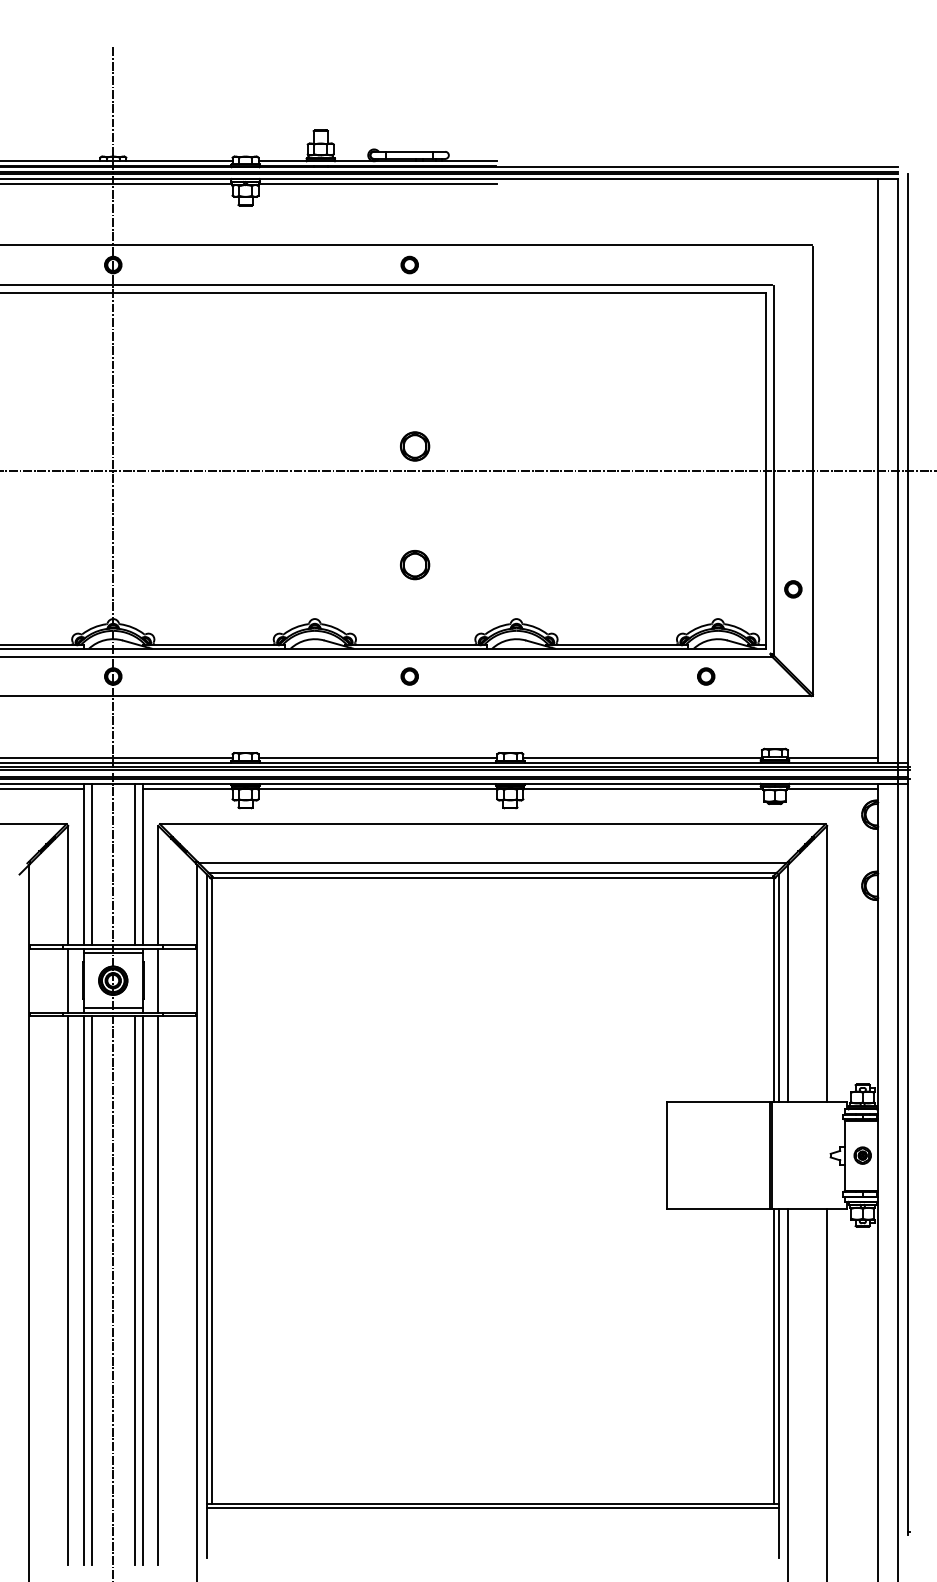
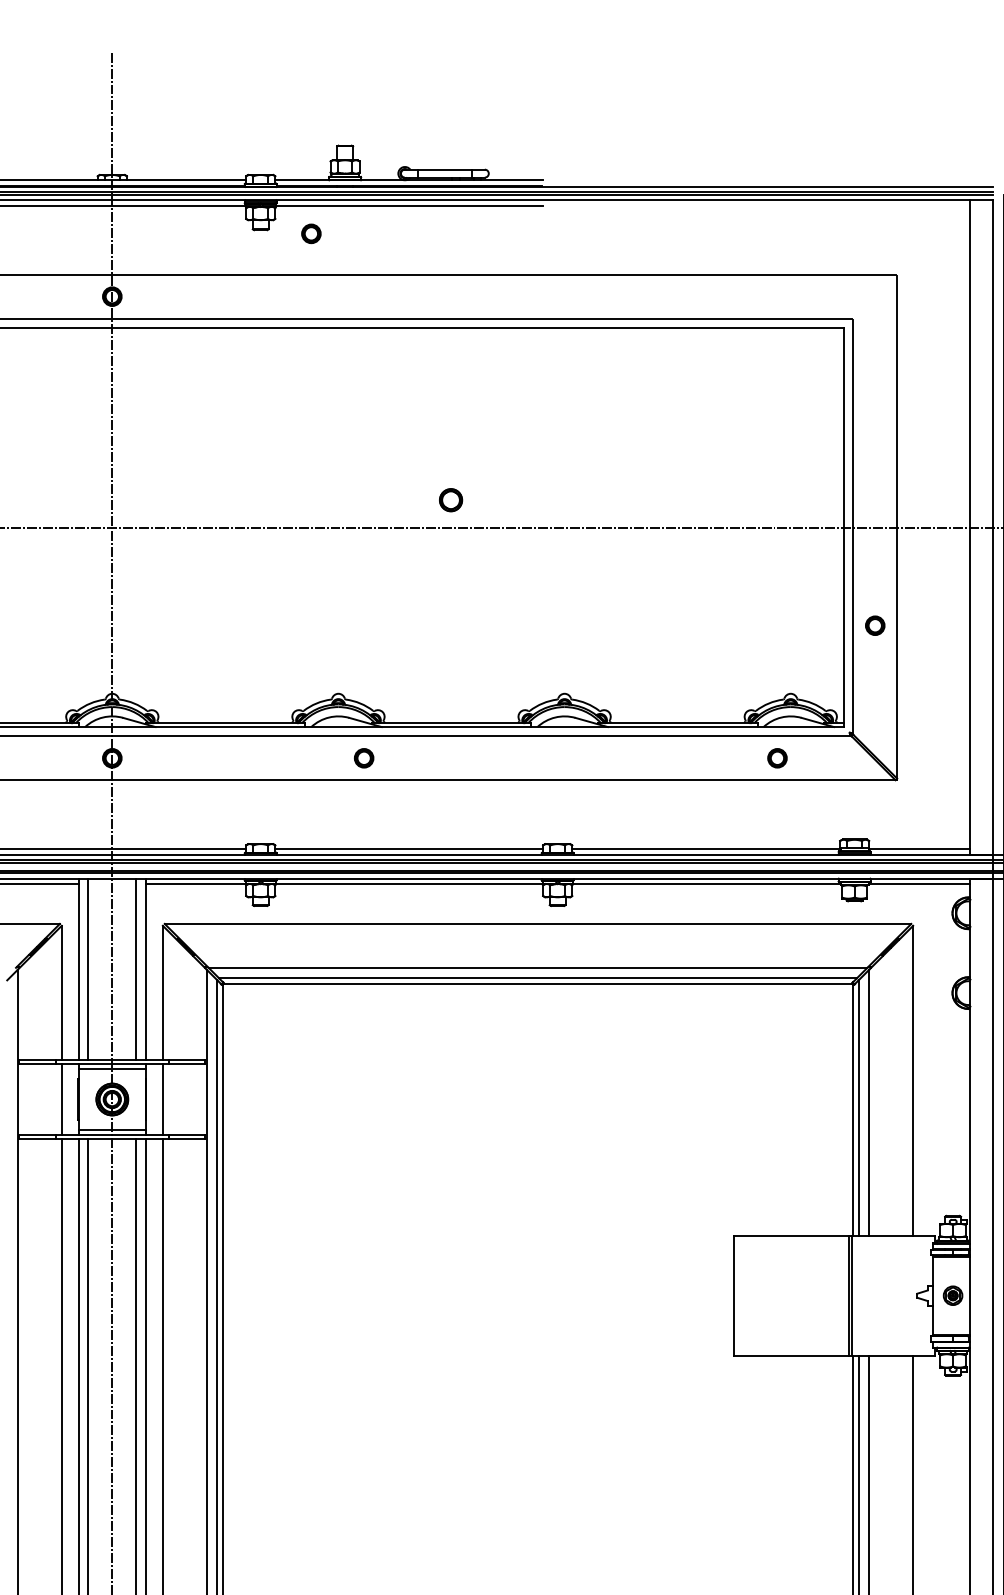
part: (409, 264) -> (311, 233), moved
part: (415, 446) -> (451, 500), size x0.7
part: (415, 565) -> (451, 633), removed
part: (793, 589) -> (875, 625), moved
part: (409, 676) -> (363, 758), moved

